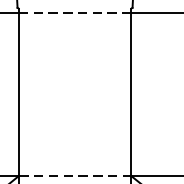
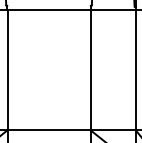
line: (75, 13) -> (49, 9), dashed -> solid
line: (75, 176) -> (49, 130), dashed -> solid

